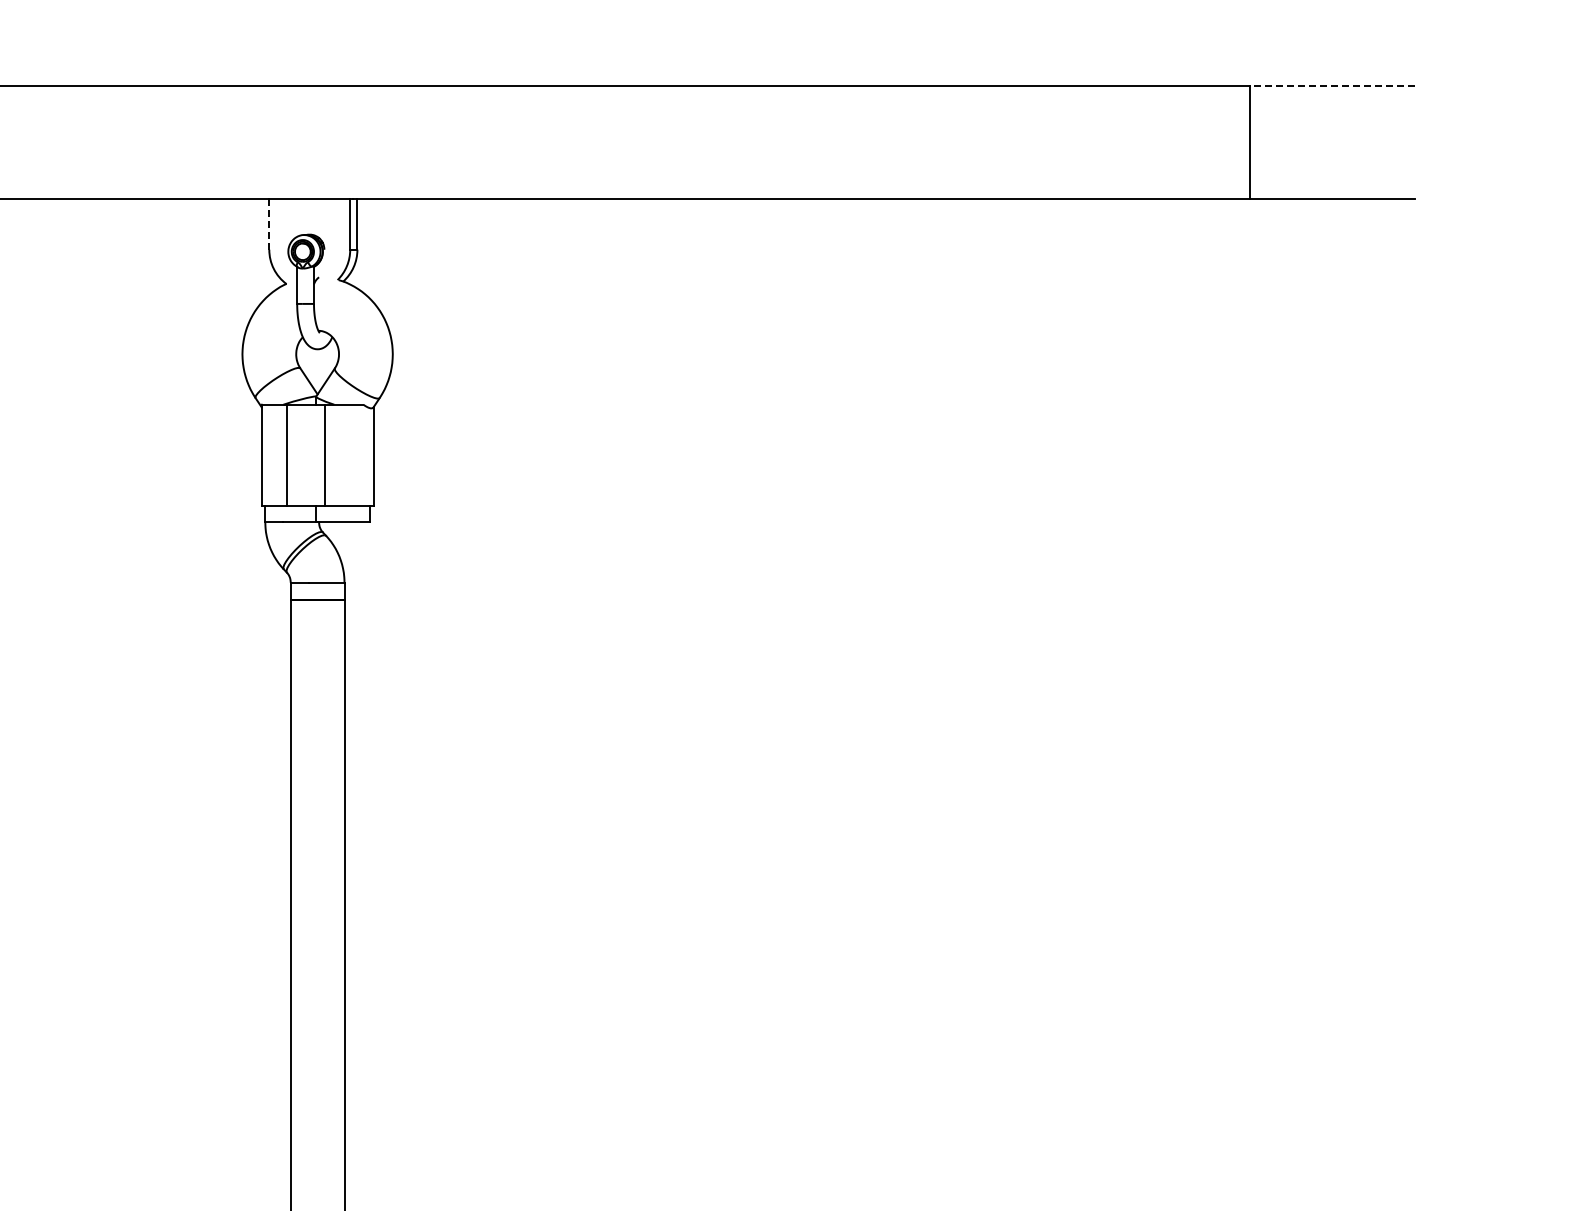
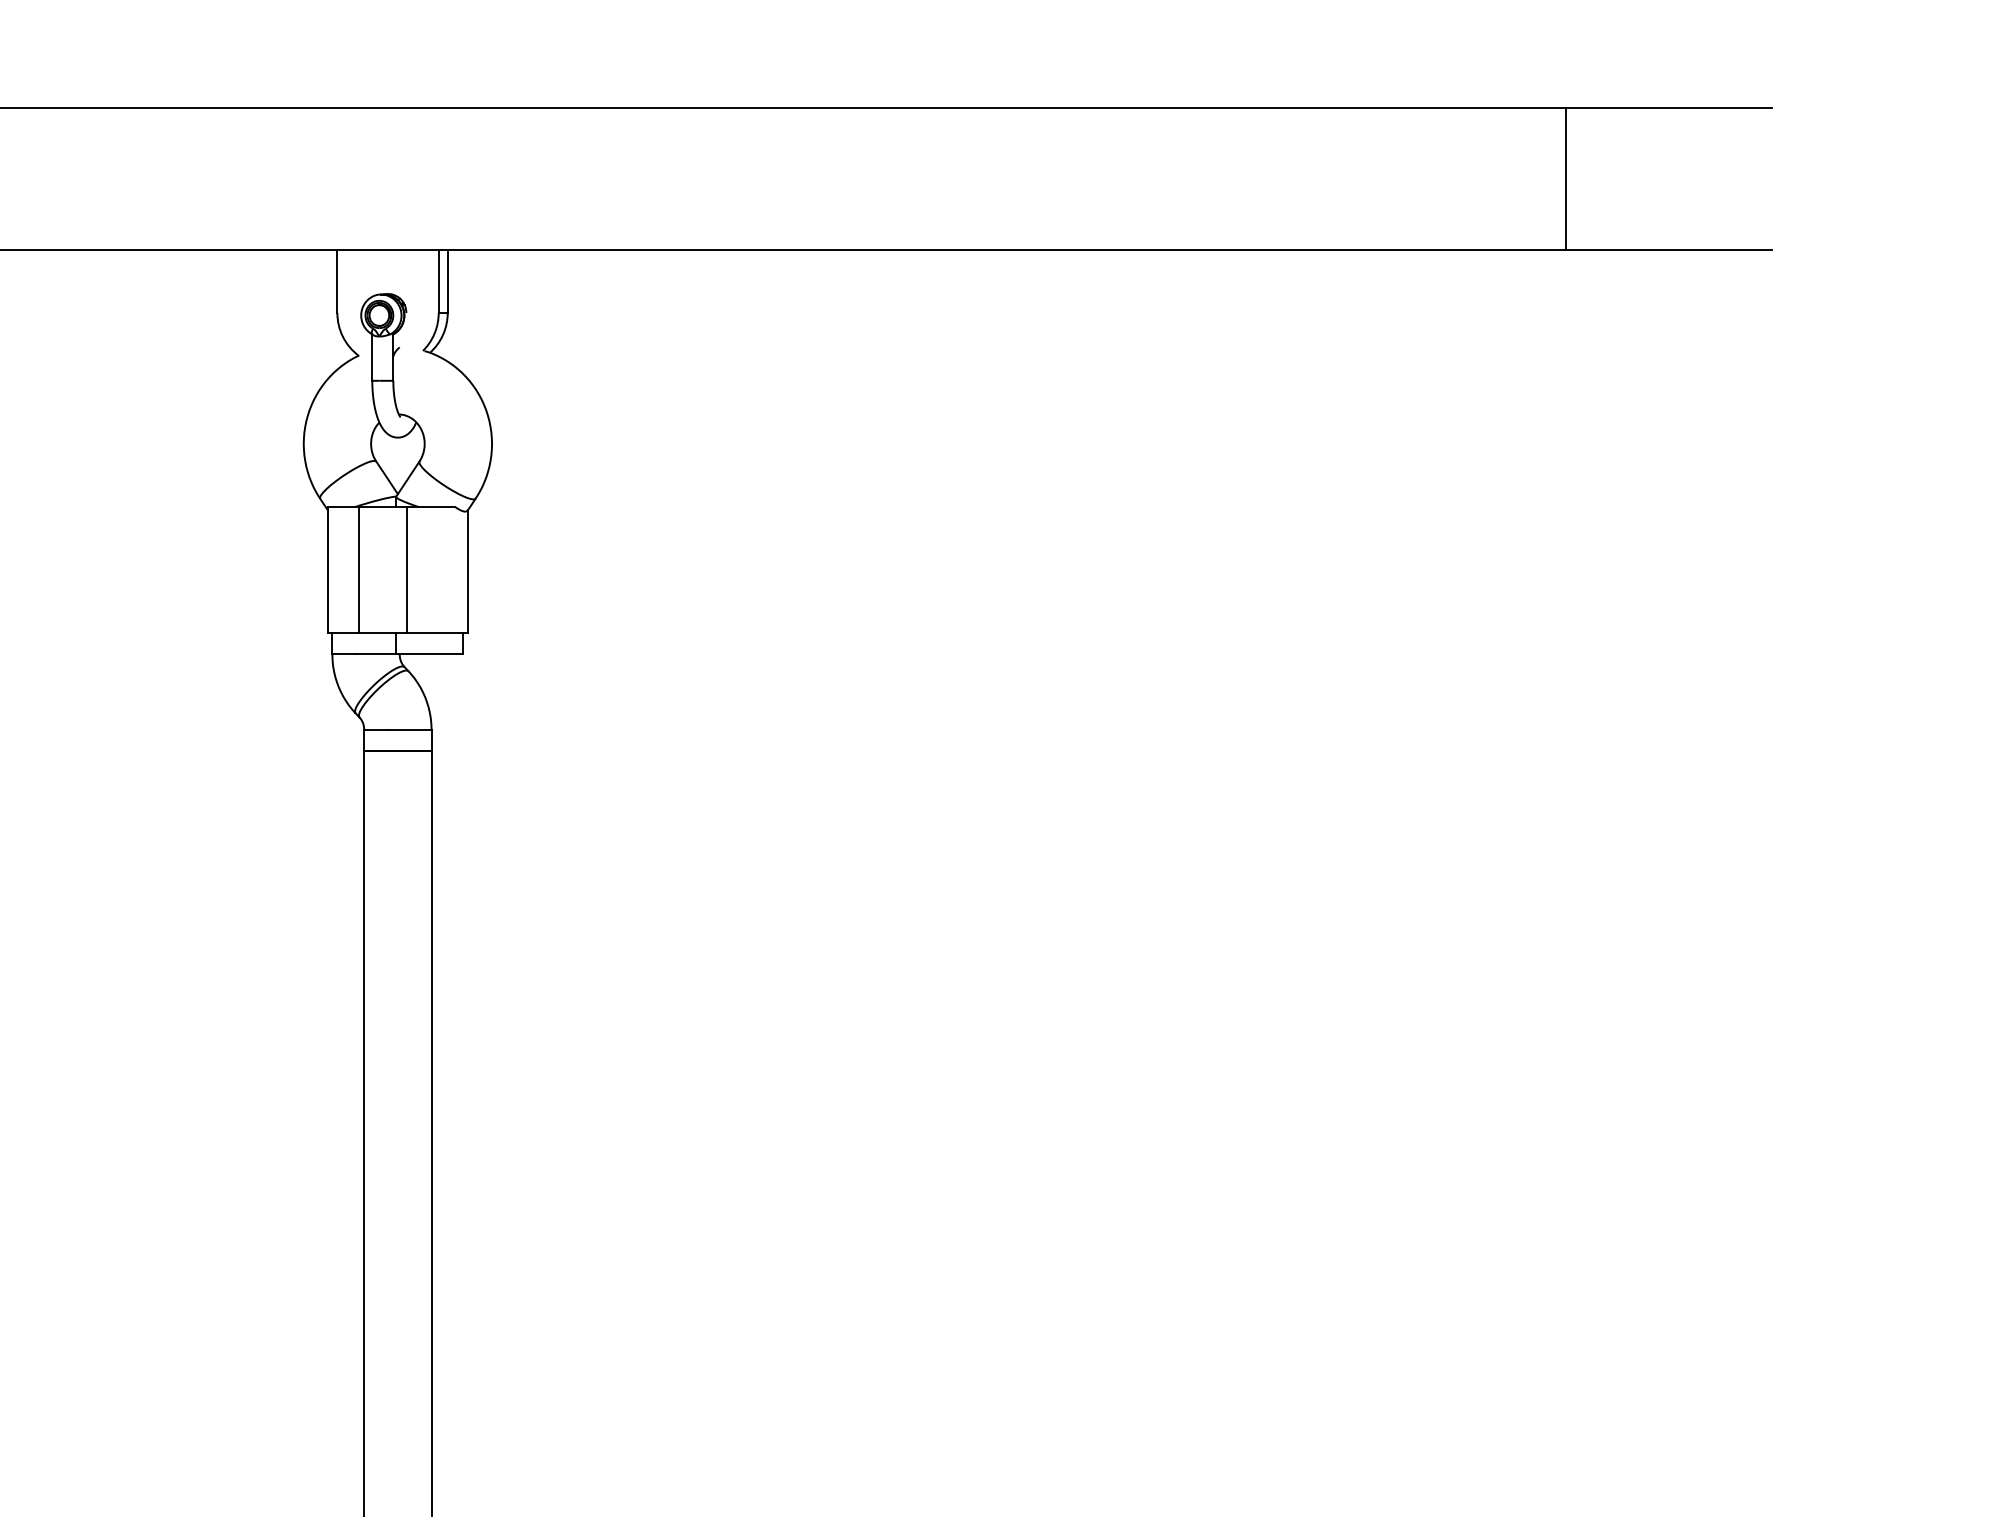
line: (1331, 86) -> (1667, 108), dashed -> solid
line: (269, 224) -> (337, 281), dashed -> solid

